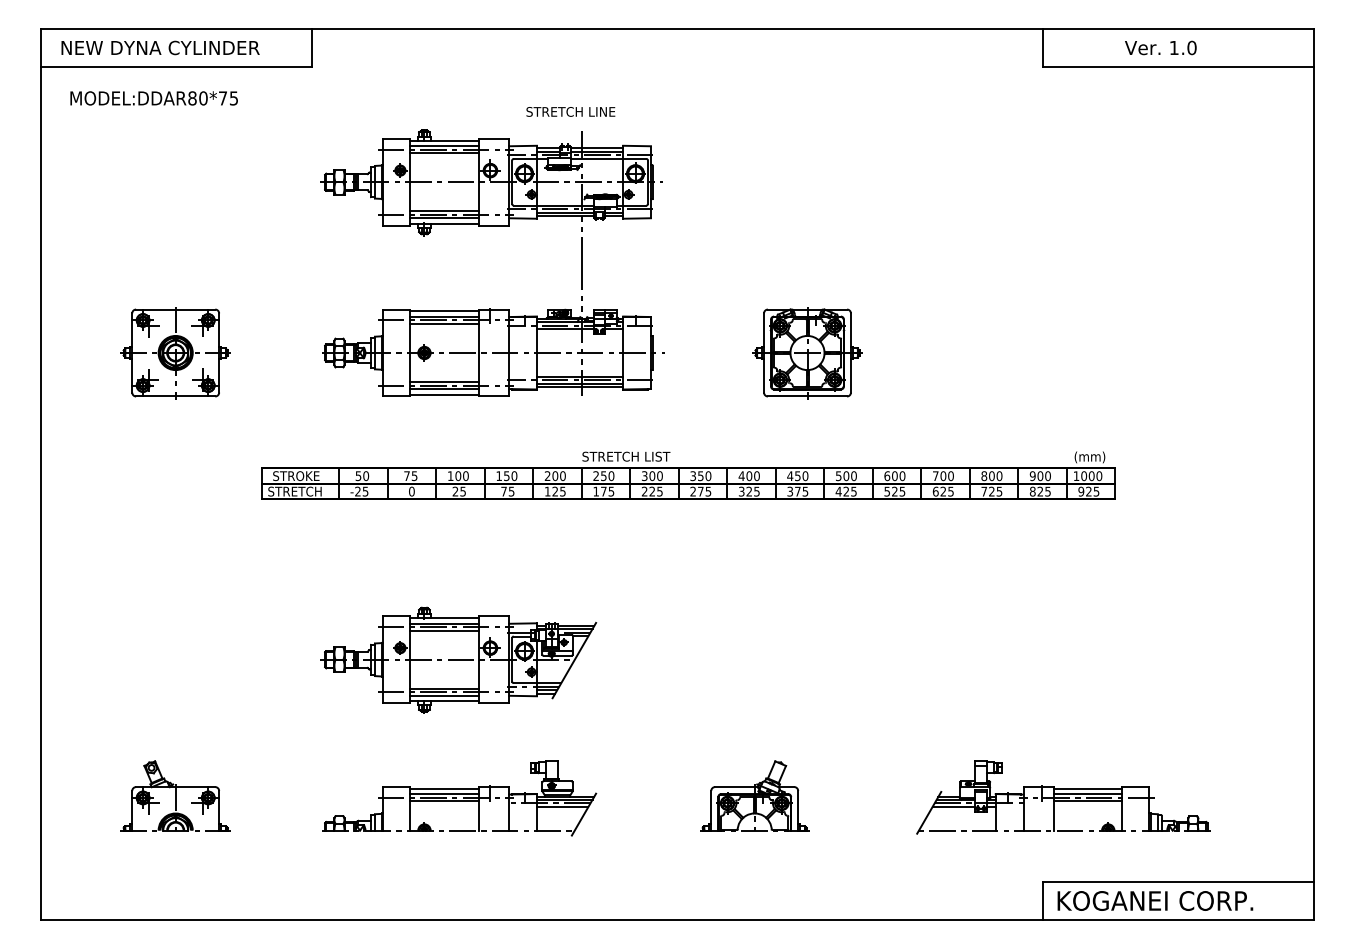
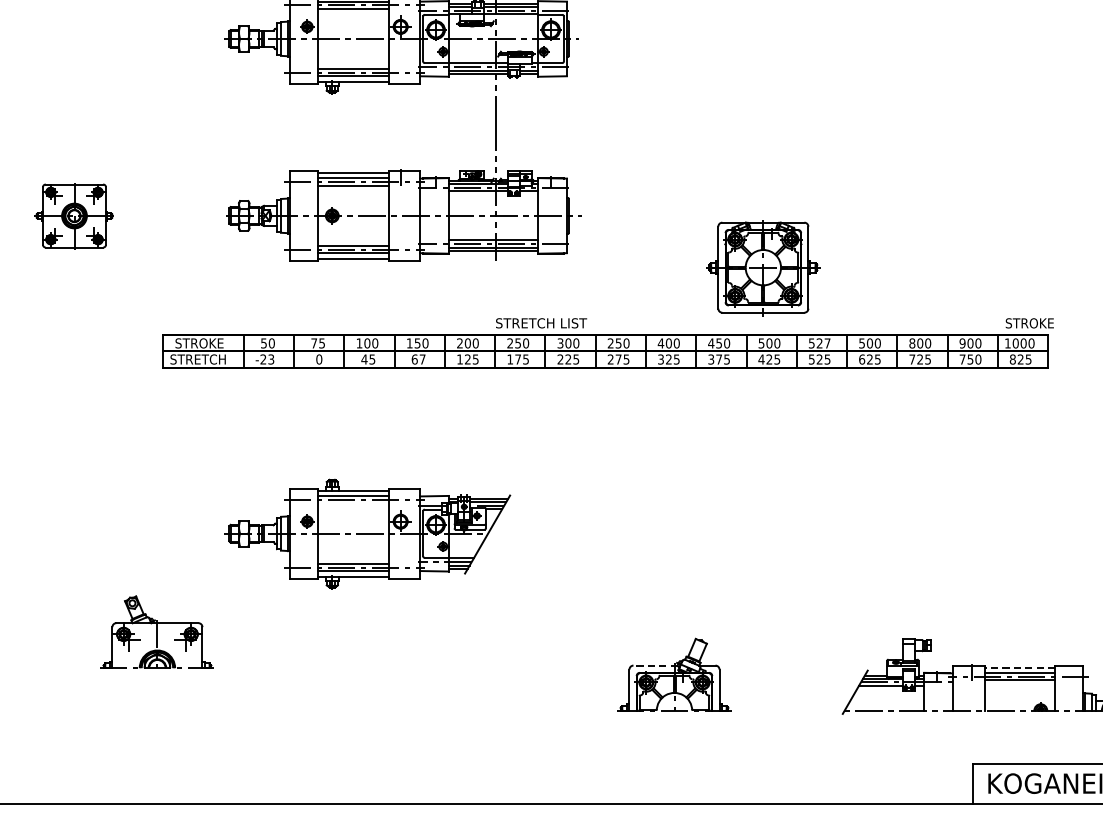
part: (175, 353) -> (74, 216), size x0.7
part: (807, 353) -> (763, 268), moved
text: (1097, 457) -> (1029, 324), (mm) -> STROKE
text: (692, 476) -> (610, 343), 350 -> 250
text: (894, 476) -> (819, 343), 600 -> 527
text: (935, 476) -> (861, 343), 700 -> 500
text: (365, 490) -> (271, 358), -25 -> -23
text: (455, 491) -> (364, 359), 25 -> 45
text: (507, 491) -> (418, 359), 75 -> 67
text: (1039, 491) -> (969, 359), 825 -> 750
text: (1081, 491) -> (1013, 359), 925 -> 825
line: (444, 630) -> (353, 503), removed
line: (736, 787) -> (655, 666), solid -> dashed
line: (1087, 789) -> (1019, 668), solid -> dashed
part: (175, 795) -> (157, 631), moved
part: (459, 798) -> (368, 677), removed

